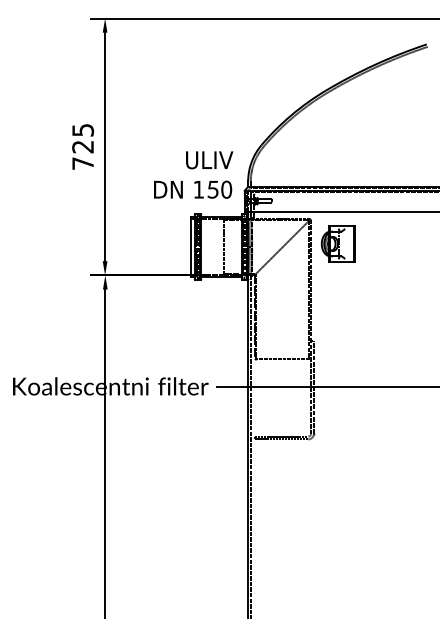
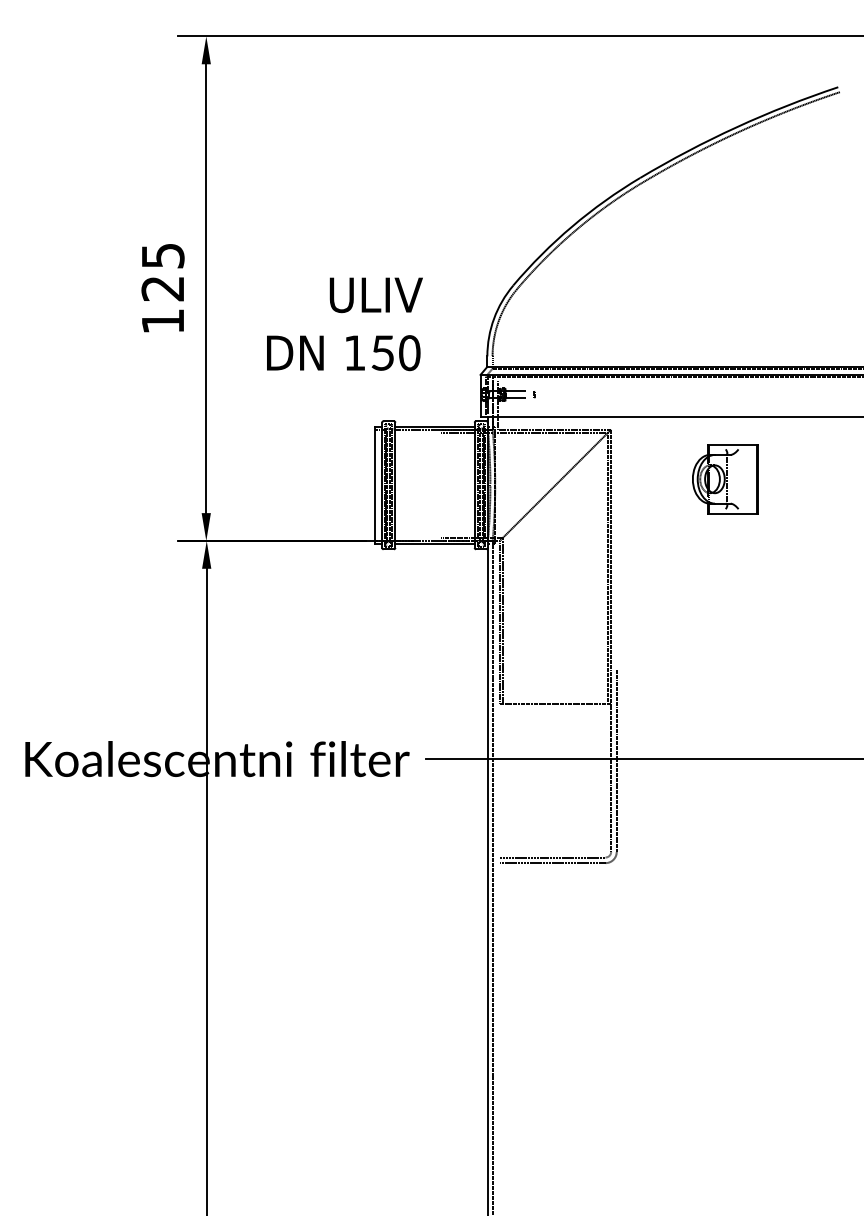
text: (82, 163) -> (161, 321), 725 -> 125
text: (193, 174) -> (344, 323), moved
part: (337, 243) -> (723, 478), moved
line: (224, 246) -> (440, 484), removed

